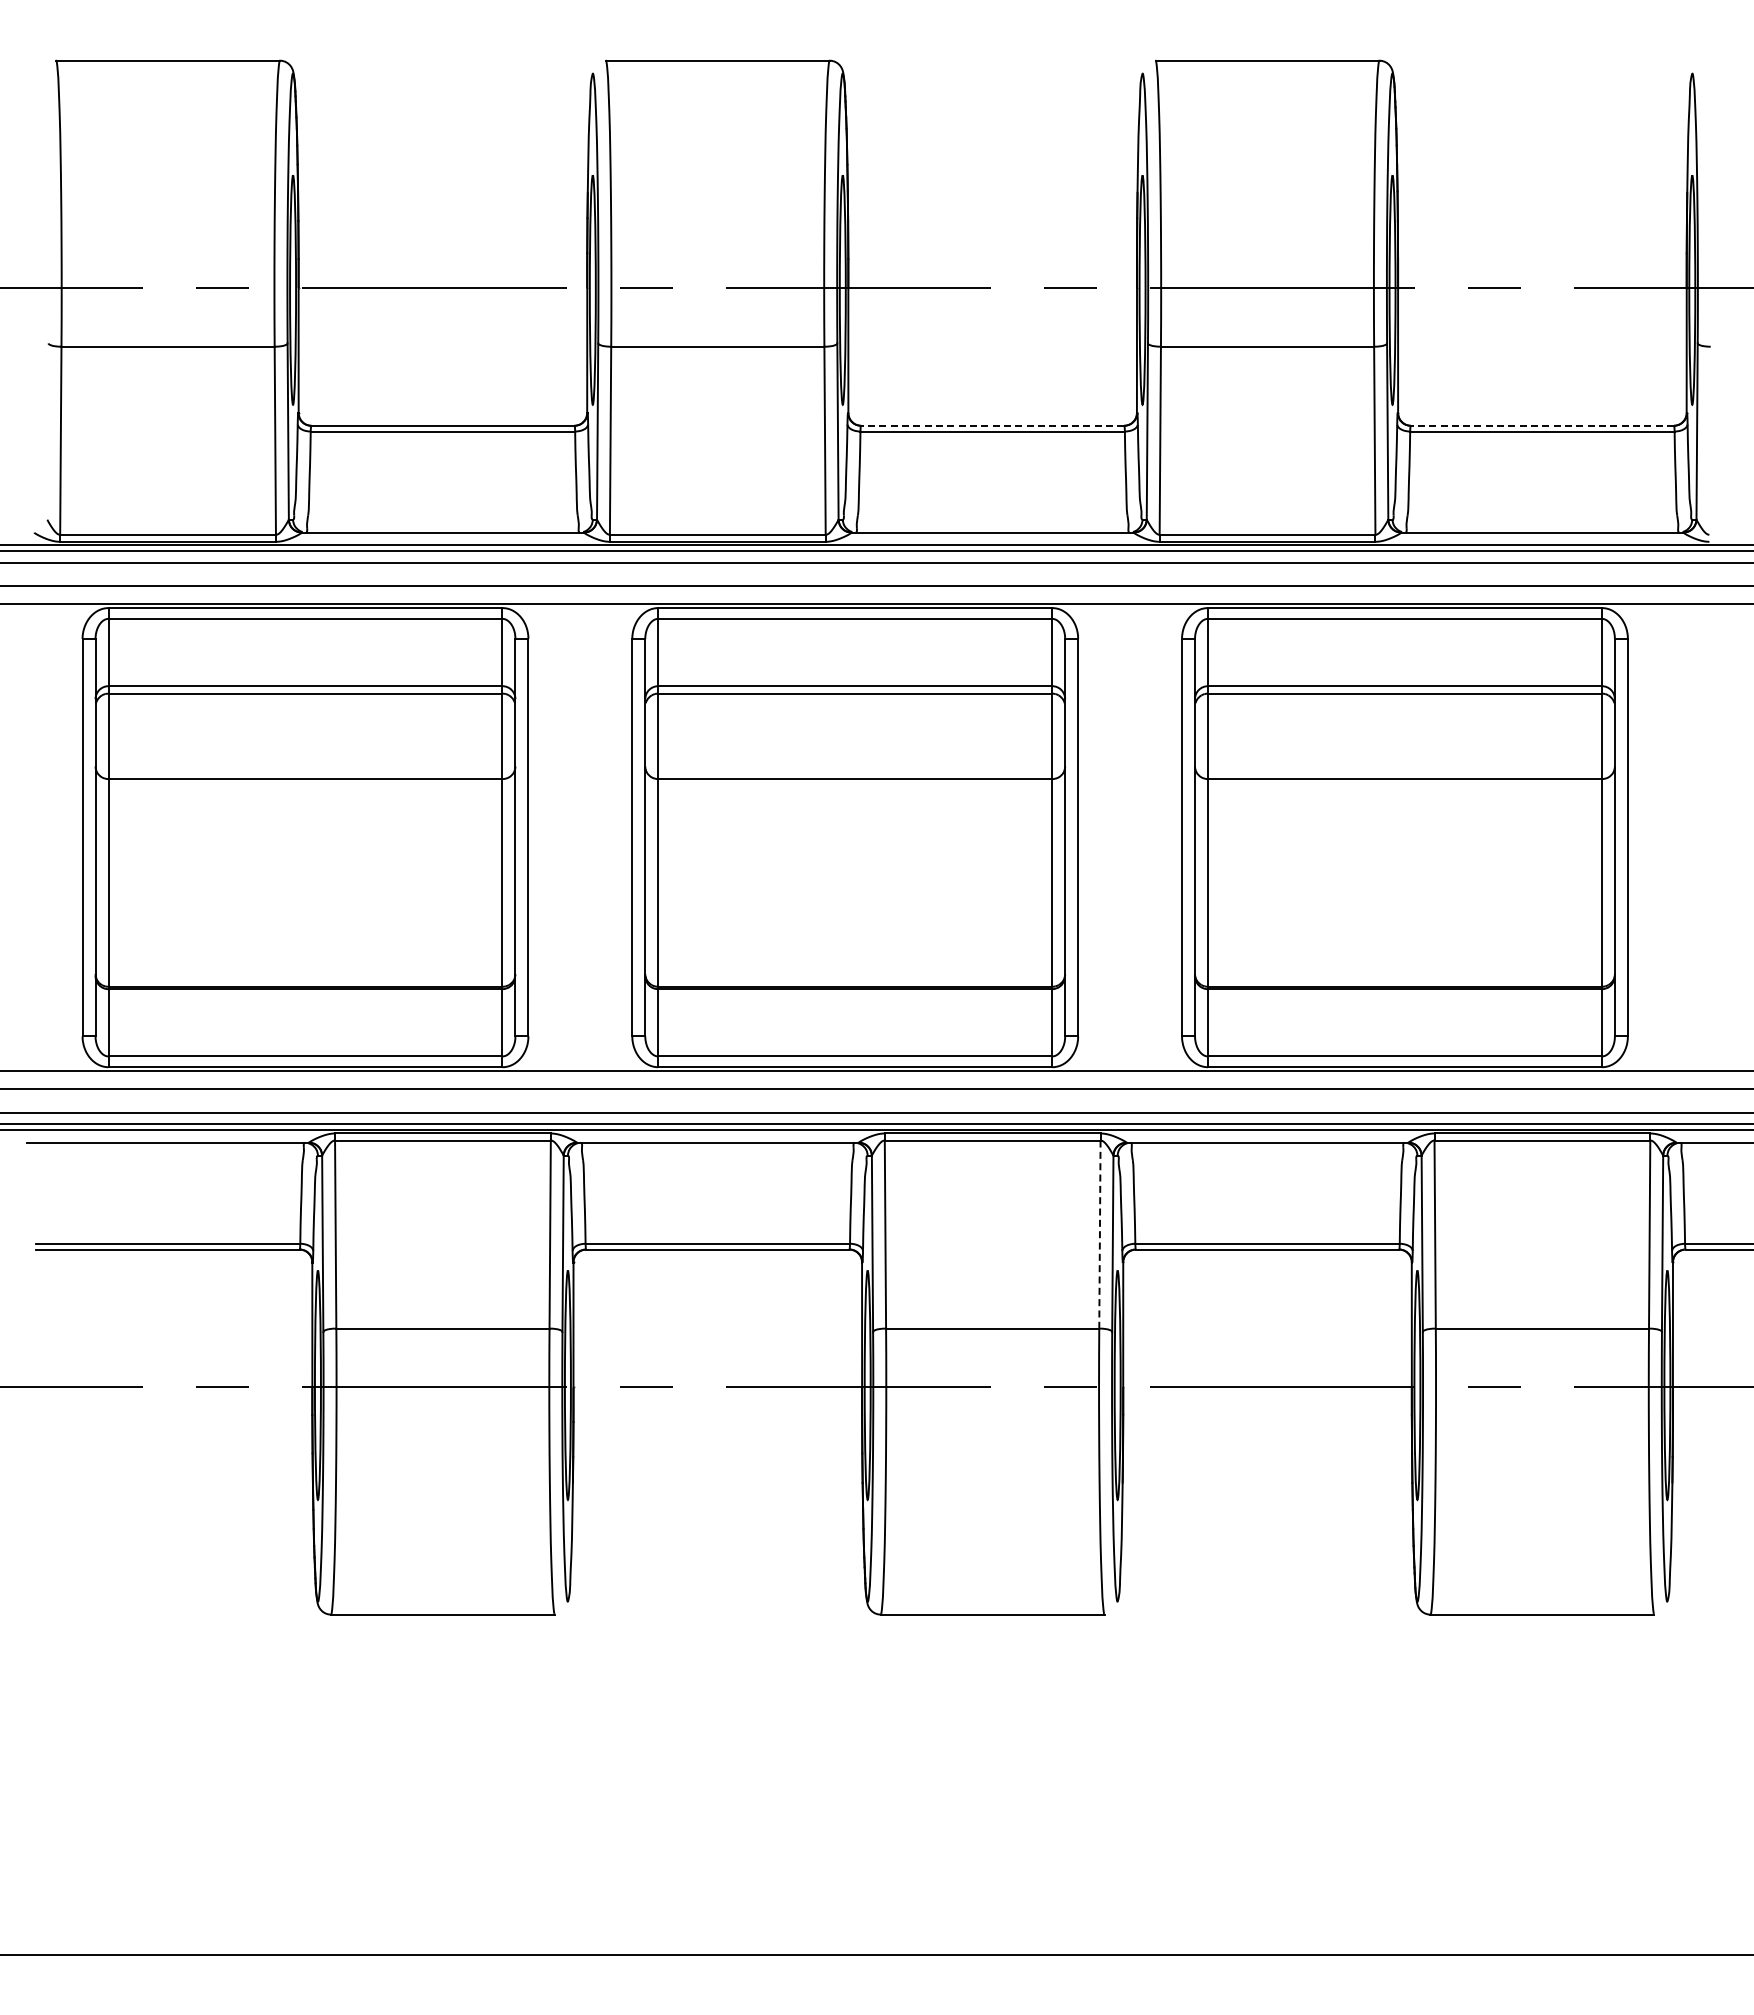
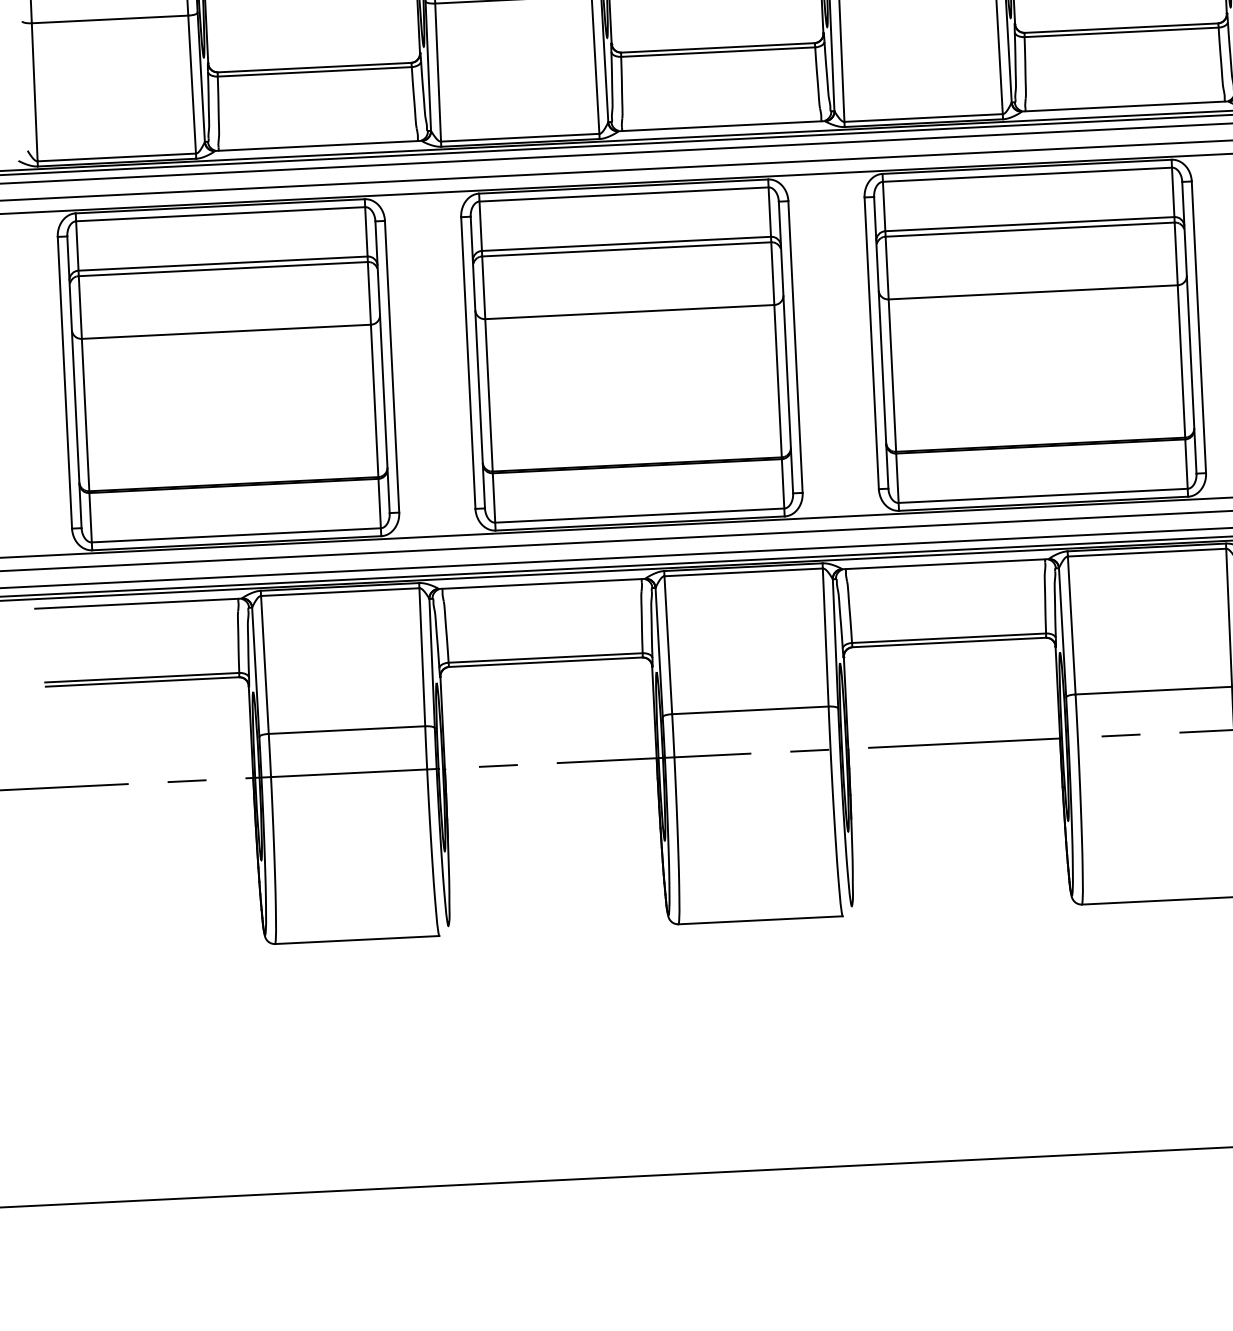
line: (992, 425) -> (717, 47), dashed -> solid
line: (1542, 425) -> (1121, 27), dashed -> solid
line: (1099, 1235) -> (825, 638), dashed -> solid

